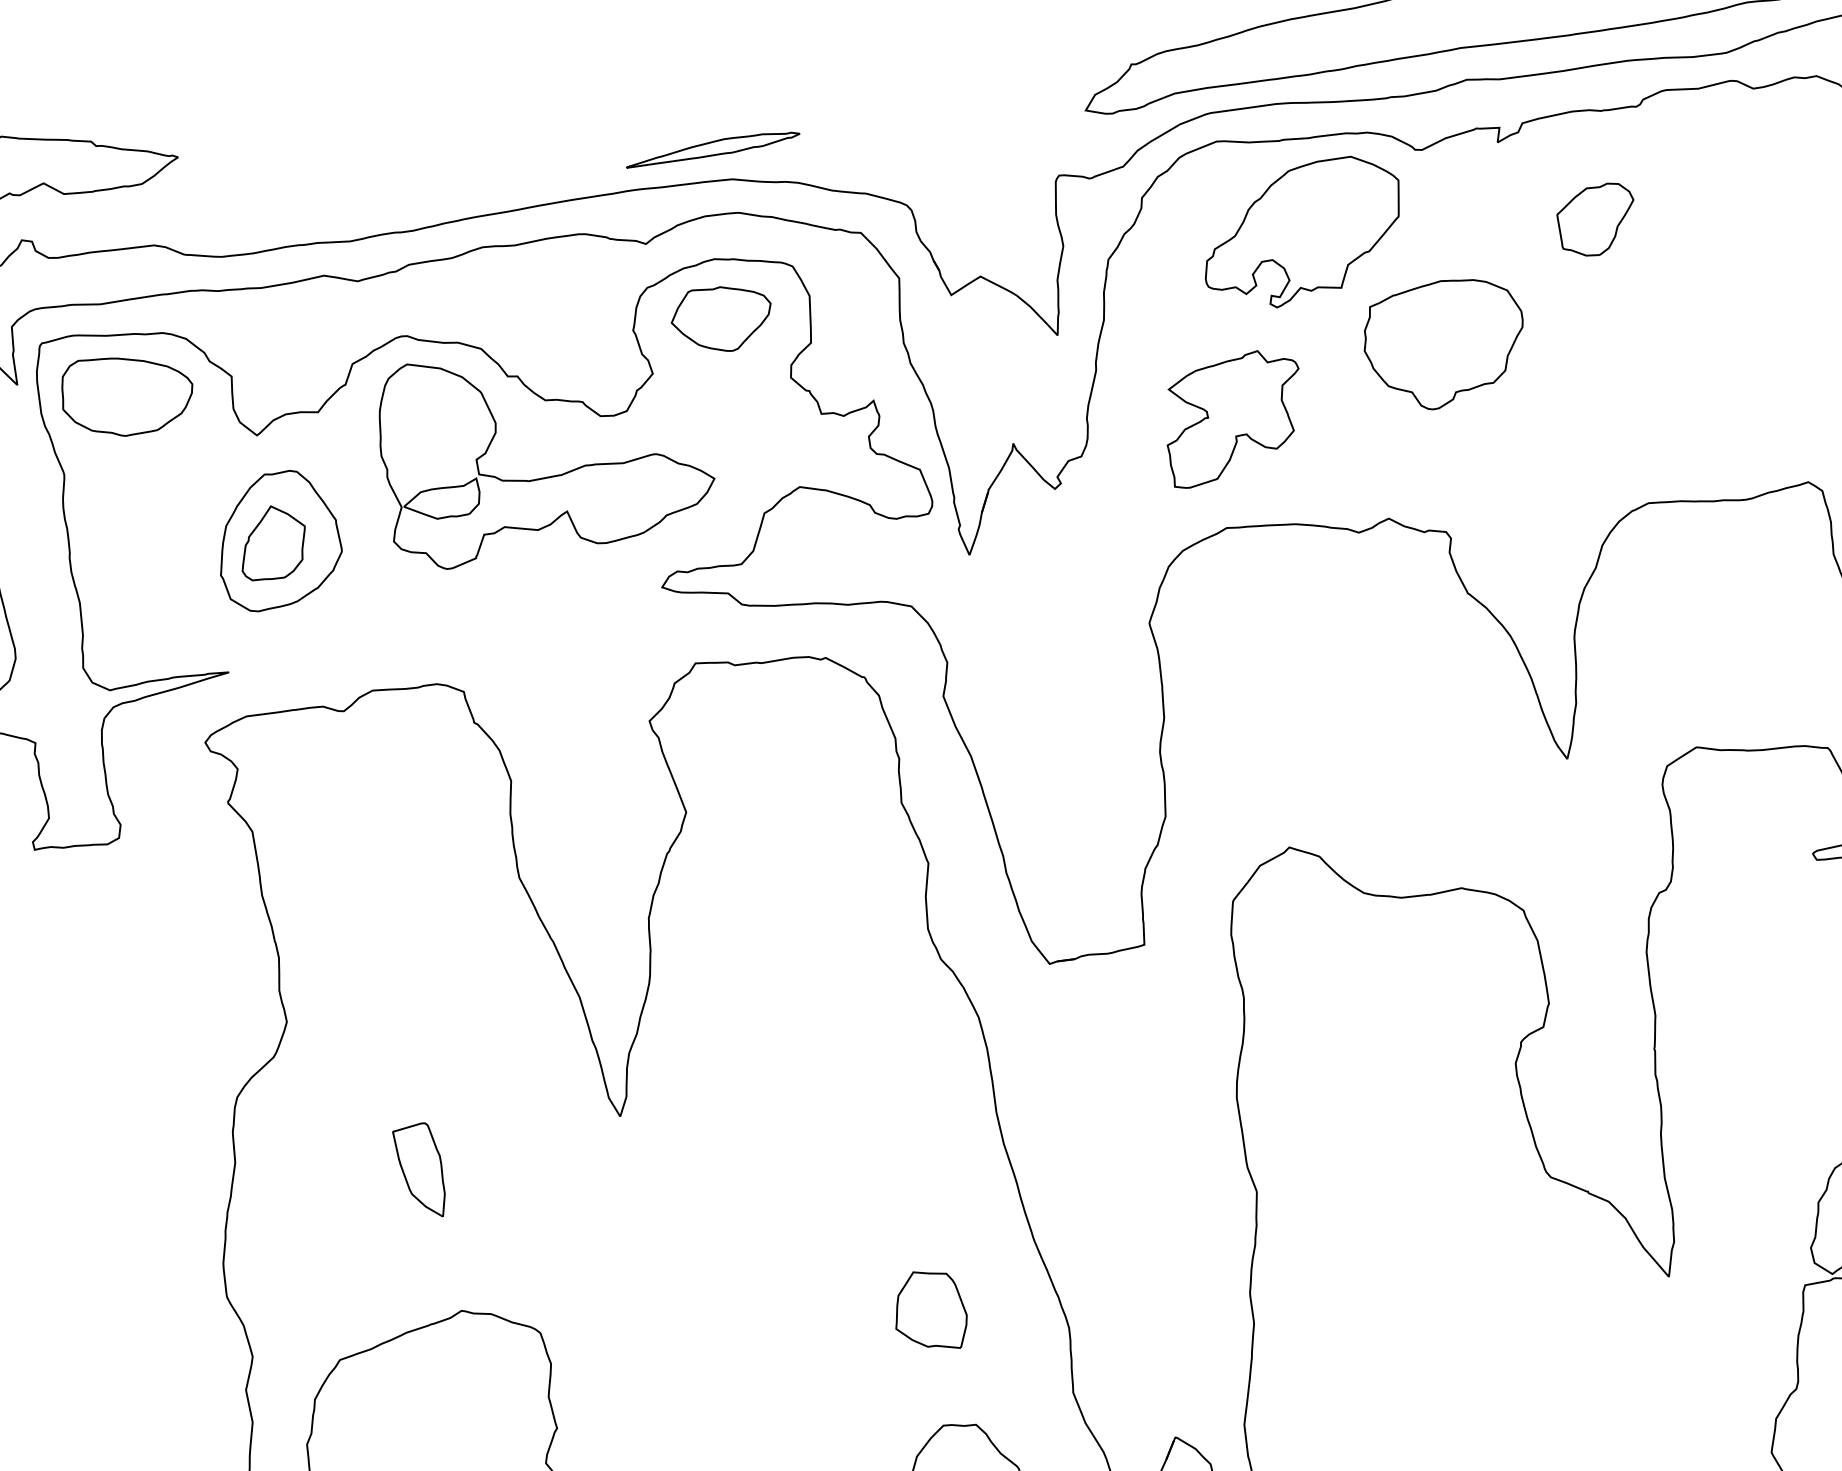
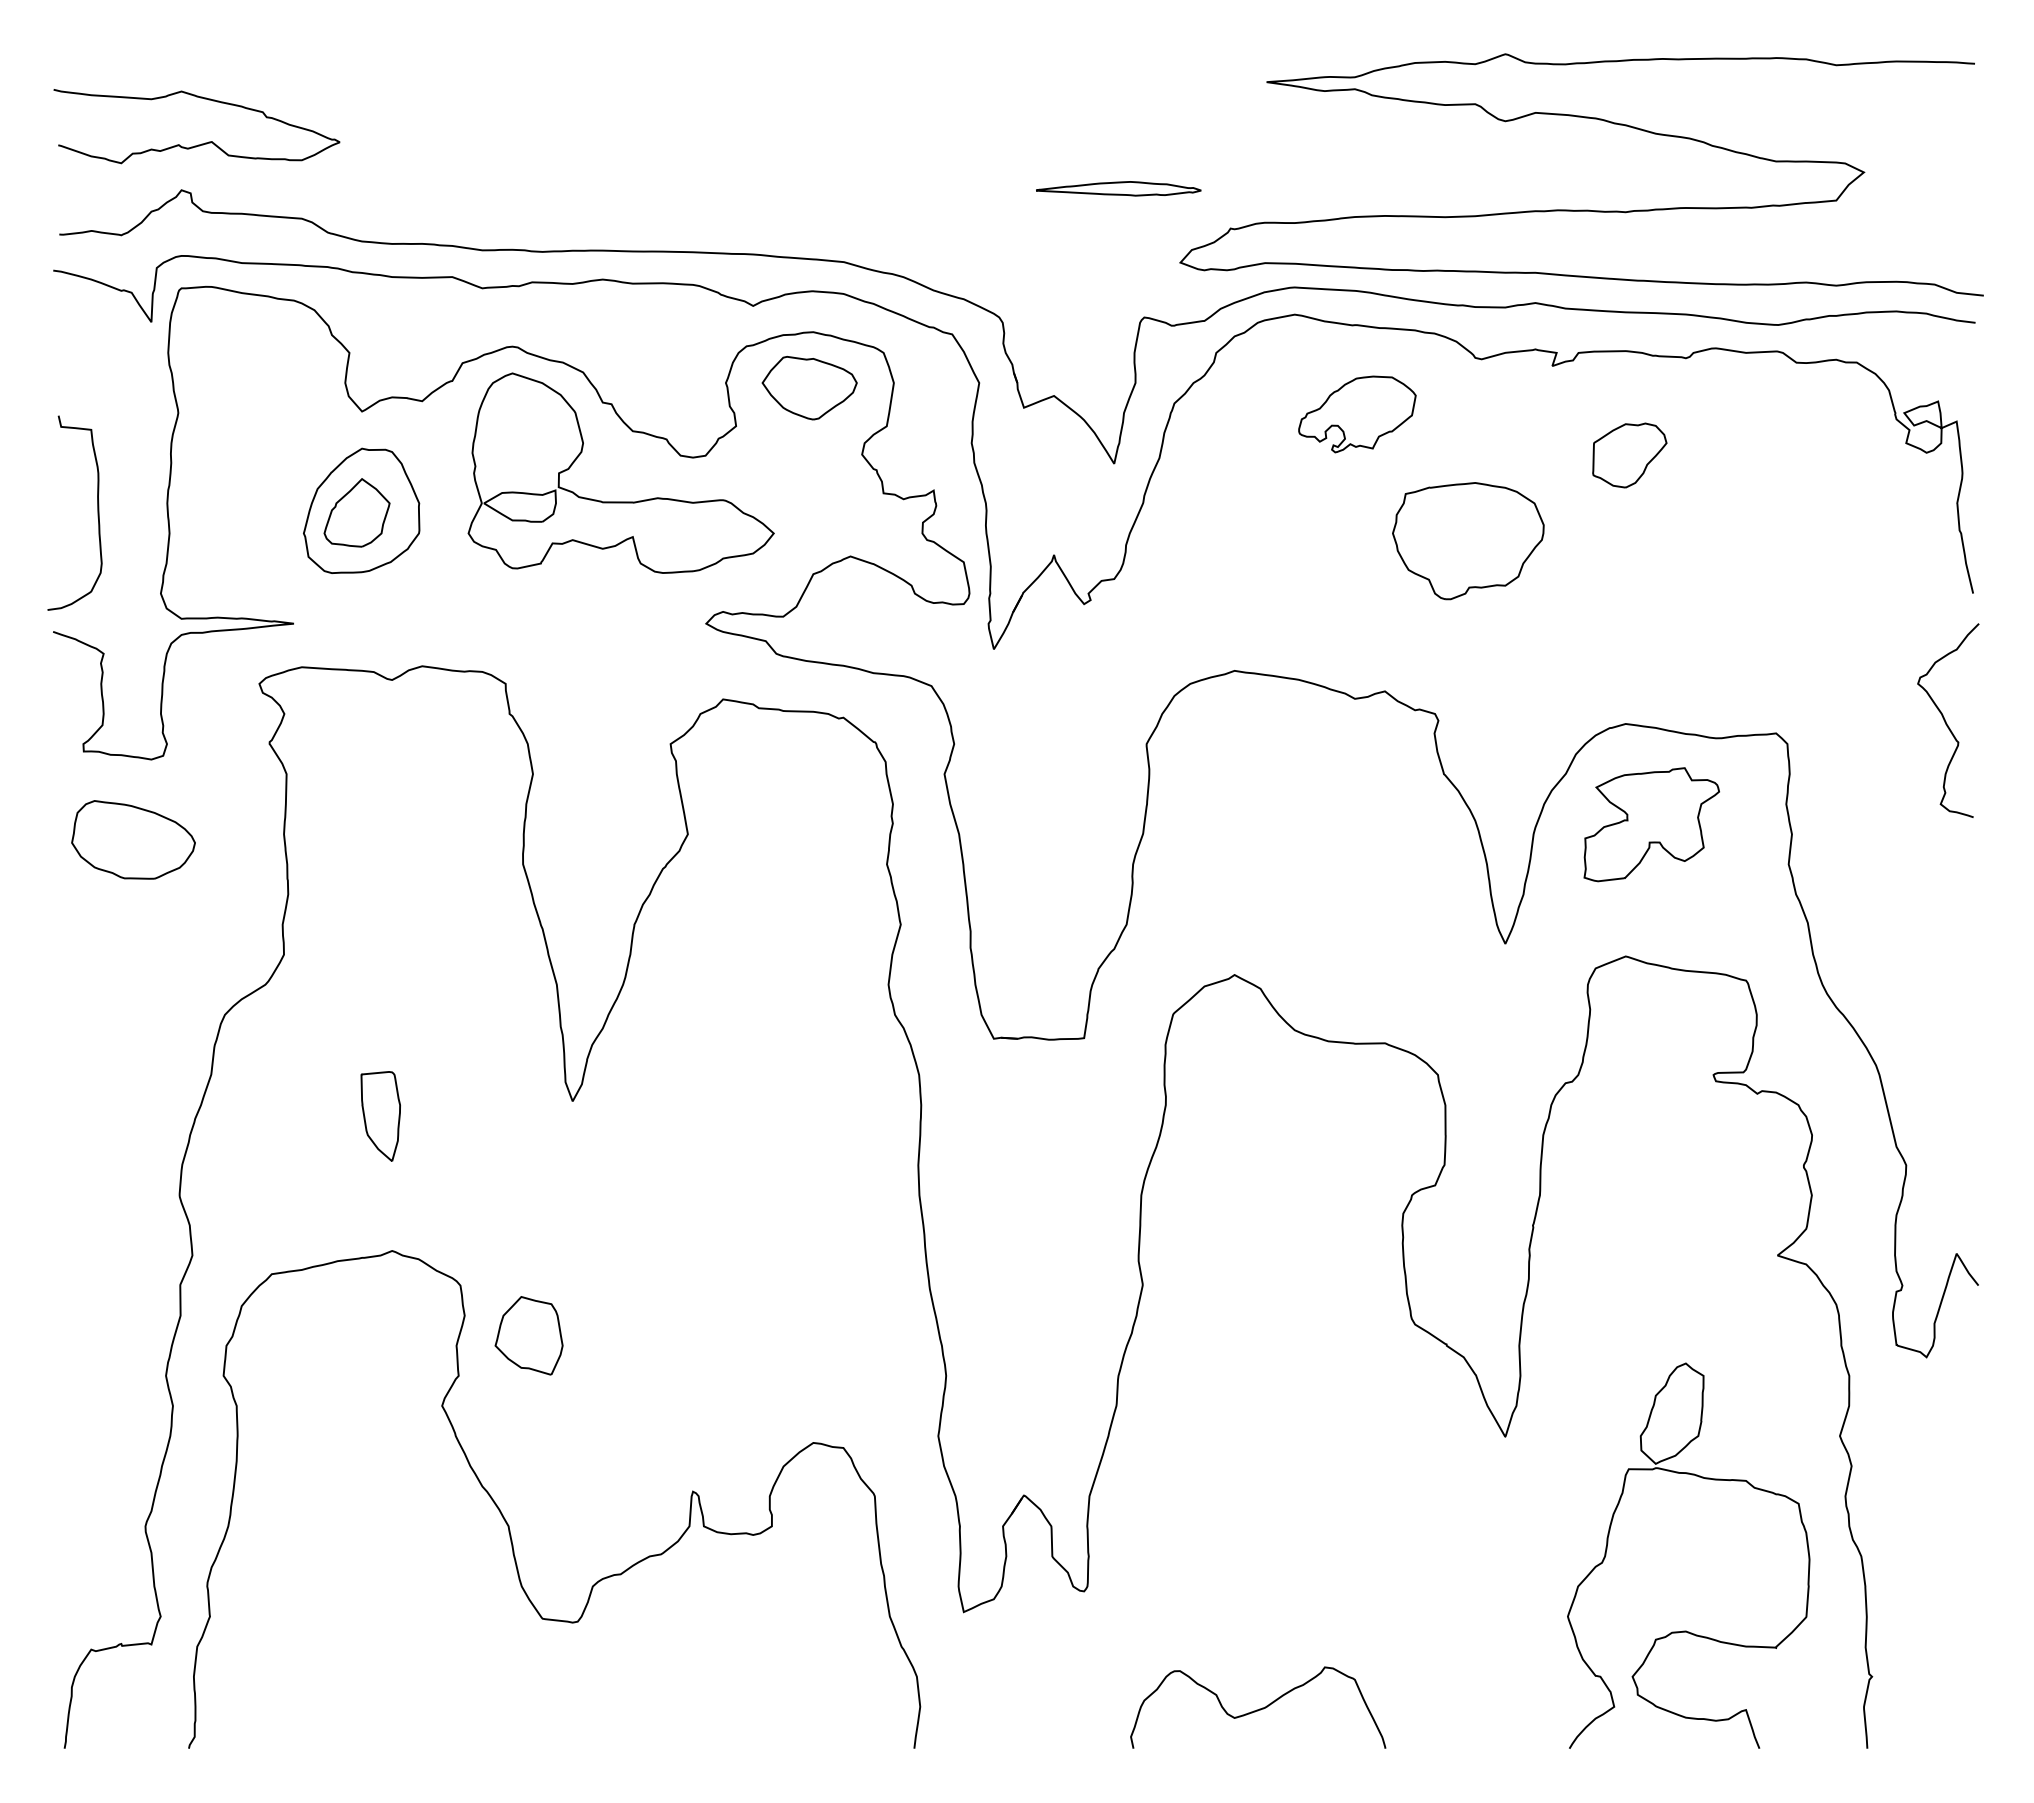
part: (712, 148) -> (1118, 188), moved
part: (1302, 233) -> (1357, 414), size x0.6
part: (127, 393) -> (133, 839), moved
part: (1234, 417) -> (1651, 824), moved
part: (928, 1311) -> (528, 1335), moved

